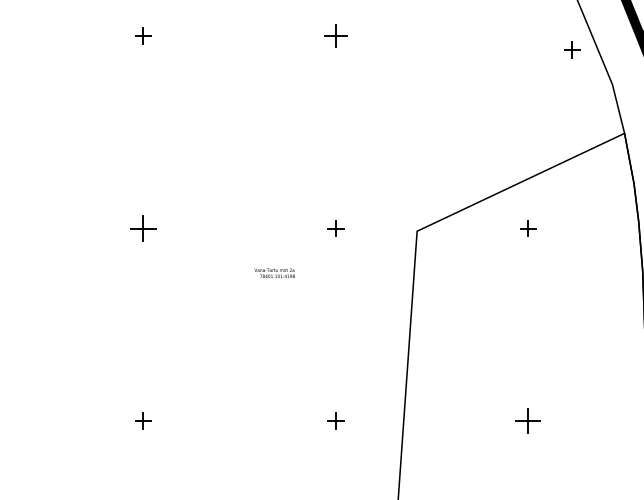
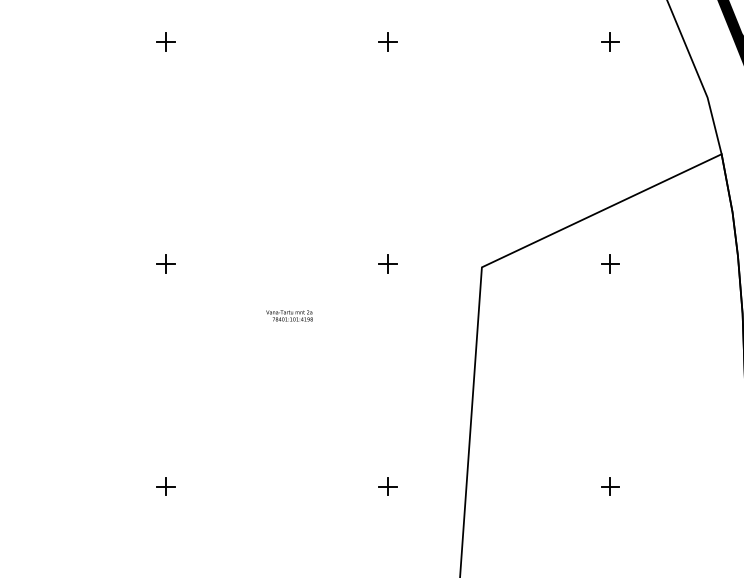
part: (335, 35) -> (387, 41), size x0.71
part: (572, 49) -> (610, 41), moved
part: (143, 228) -> (165, 264), size x0.62
text: (274, 272) -> (289, 315), moved
part: (528, 420) -> (610, 486), size x0.62

